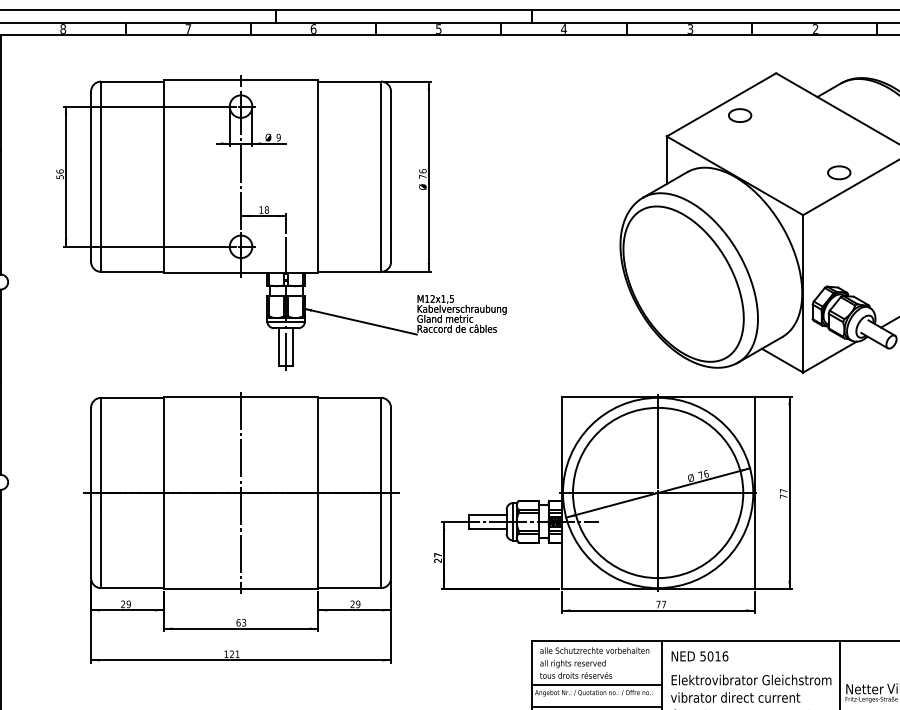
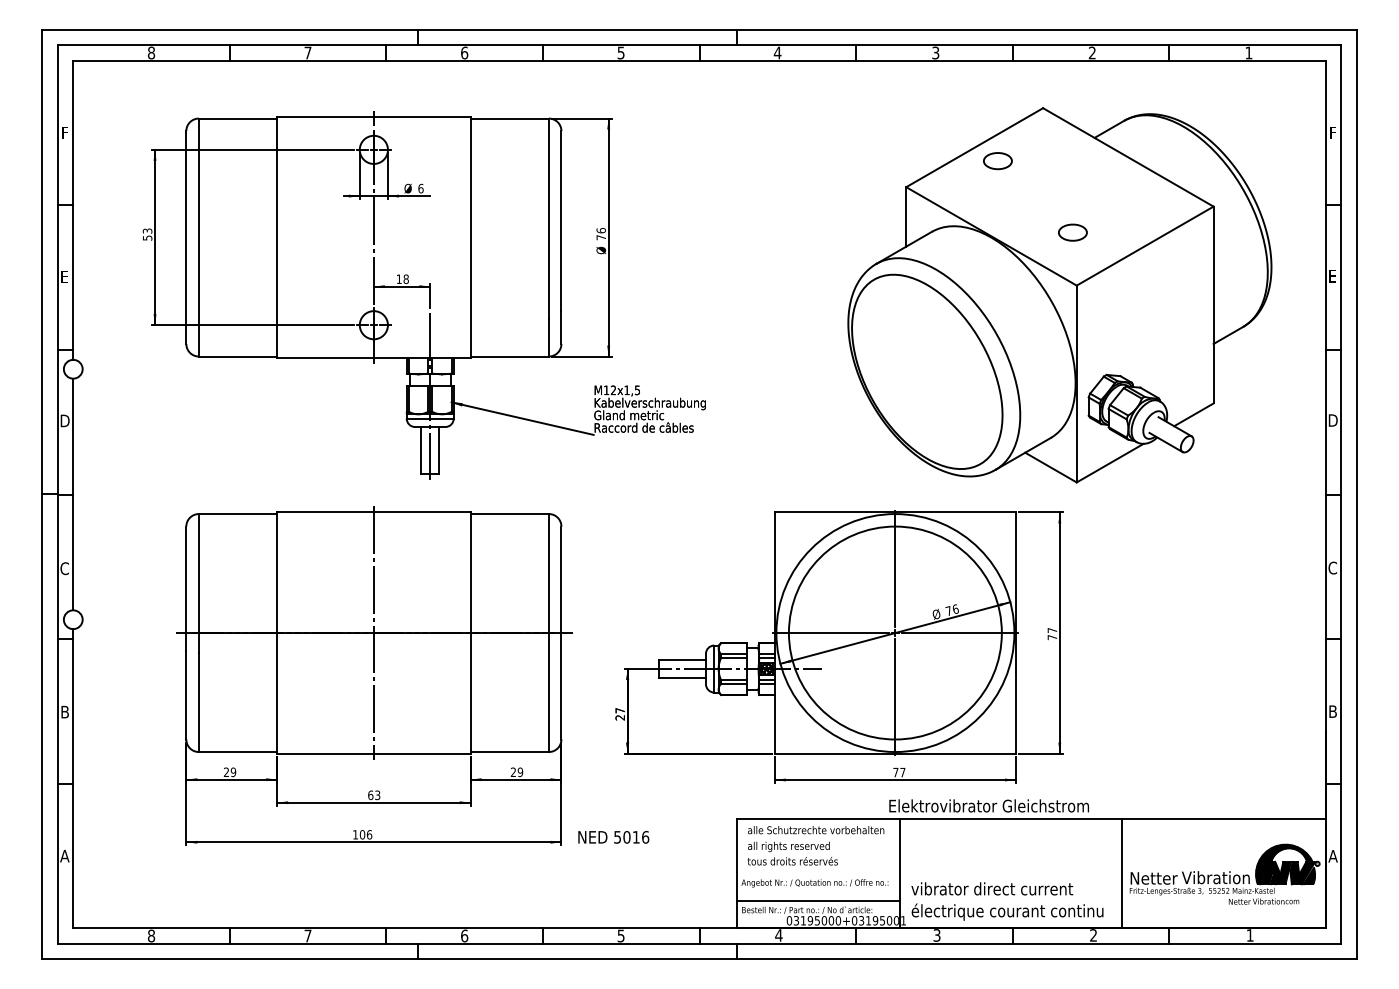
text: (278, 137) -> (420, 188), 9 -> 6
text: (60, 171) -> (147, 230), 56 -> 53
part: (838, 172) -> (1072, 232), moved
text: (234, 654) -> (365, 834), 121 -> 106
text: (699, 656) -> (613, 837), moved
text: (750, 679) -> (988, 805), moved
line: (596, 685) -> (818, 873), removed

